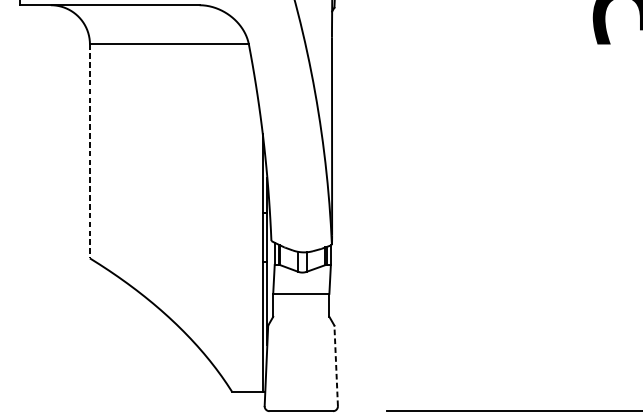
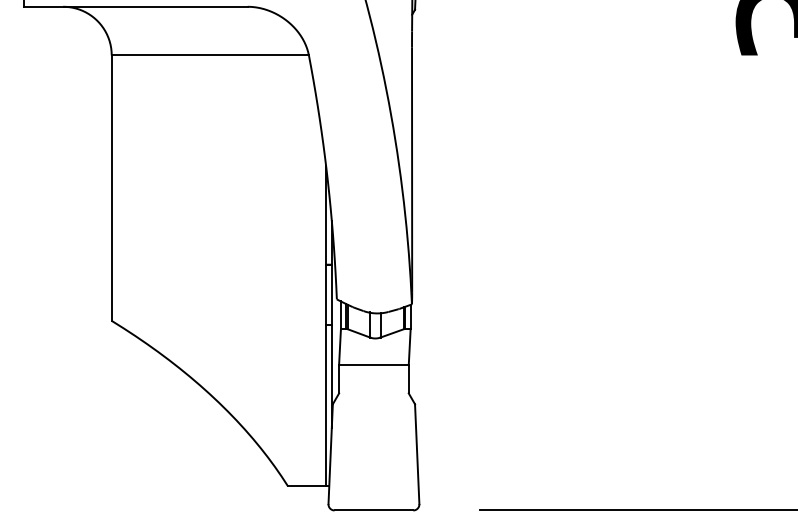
line: (89, 151) -> (111, 188), dashed -> solid
line: (336, 366) -> (417, 454), dashed -> solid

